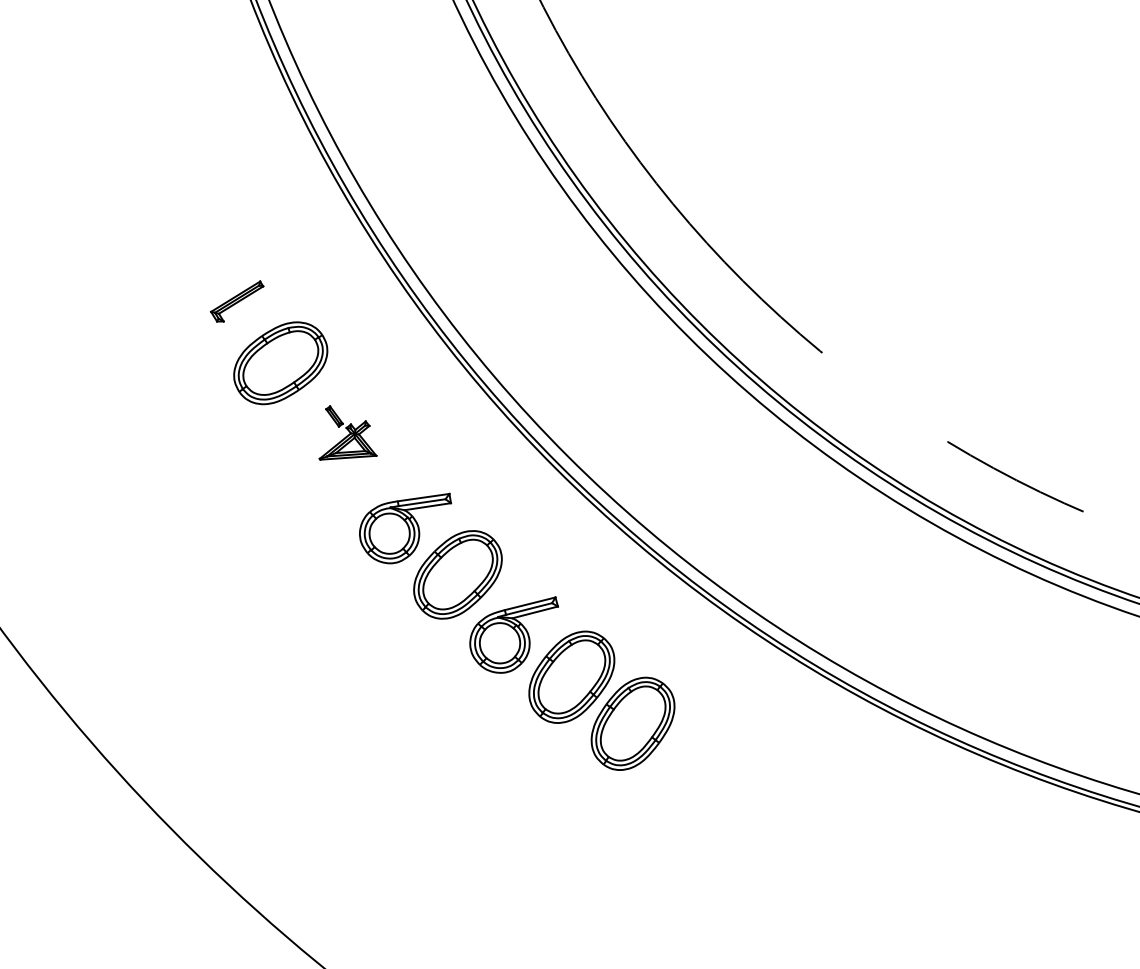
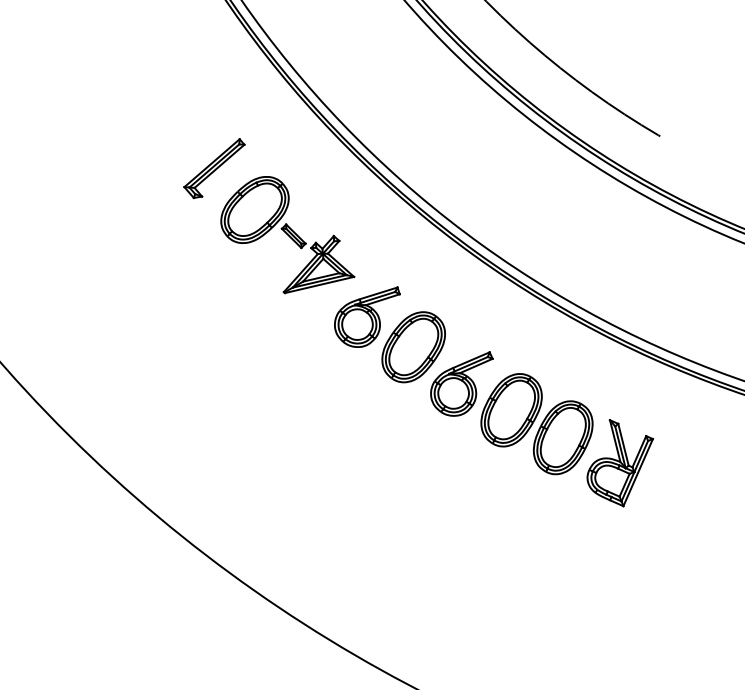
part: (236, 301) -> (214, 168), size x1.67
part: (347, 432) -> (313, 253), size x1.67
part: (702, 767) -> (620, 462), added

